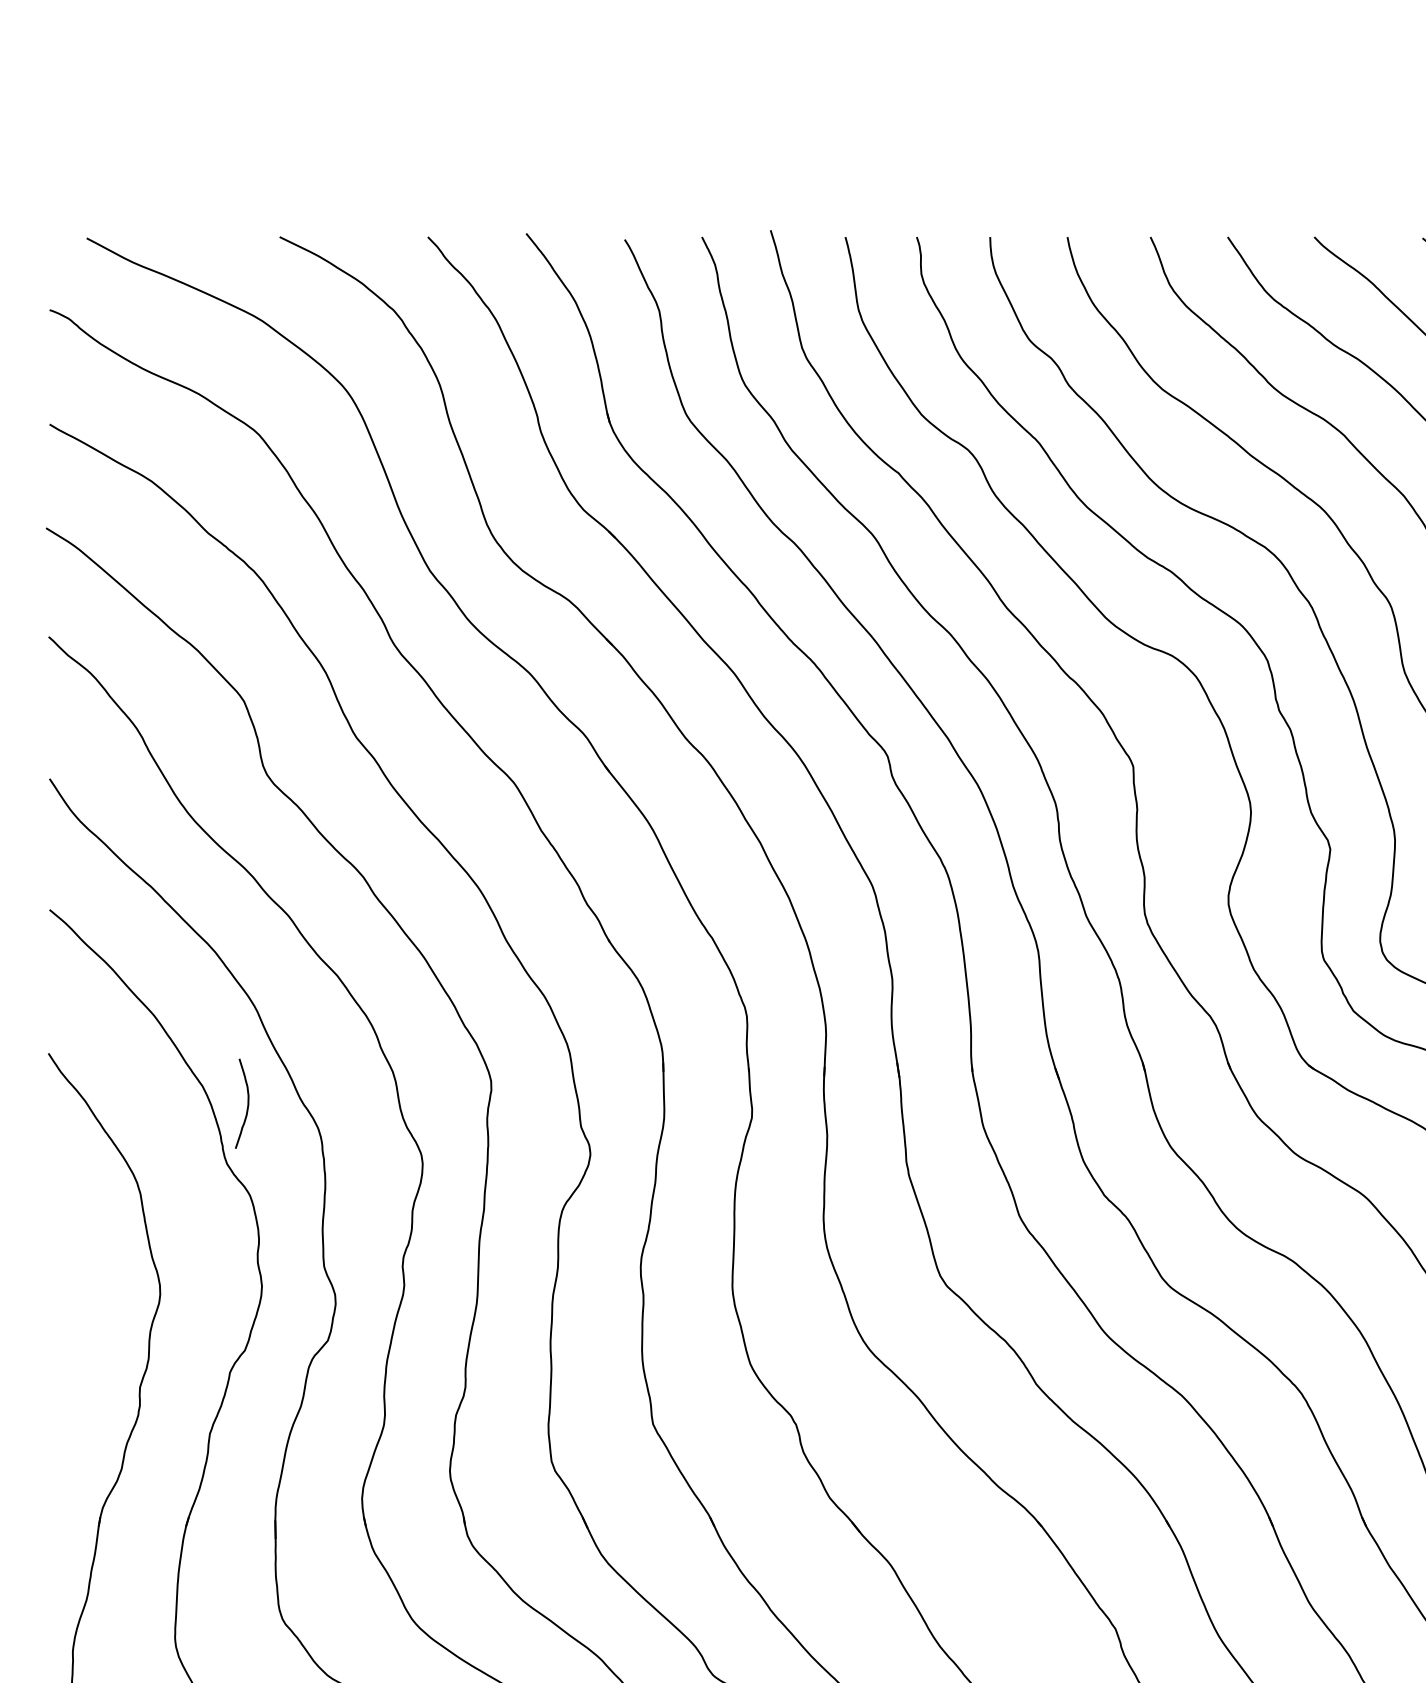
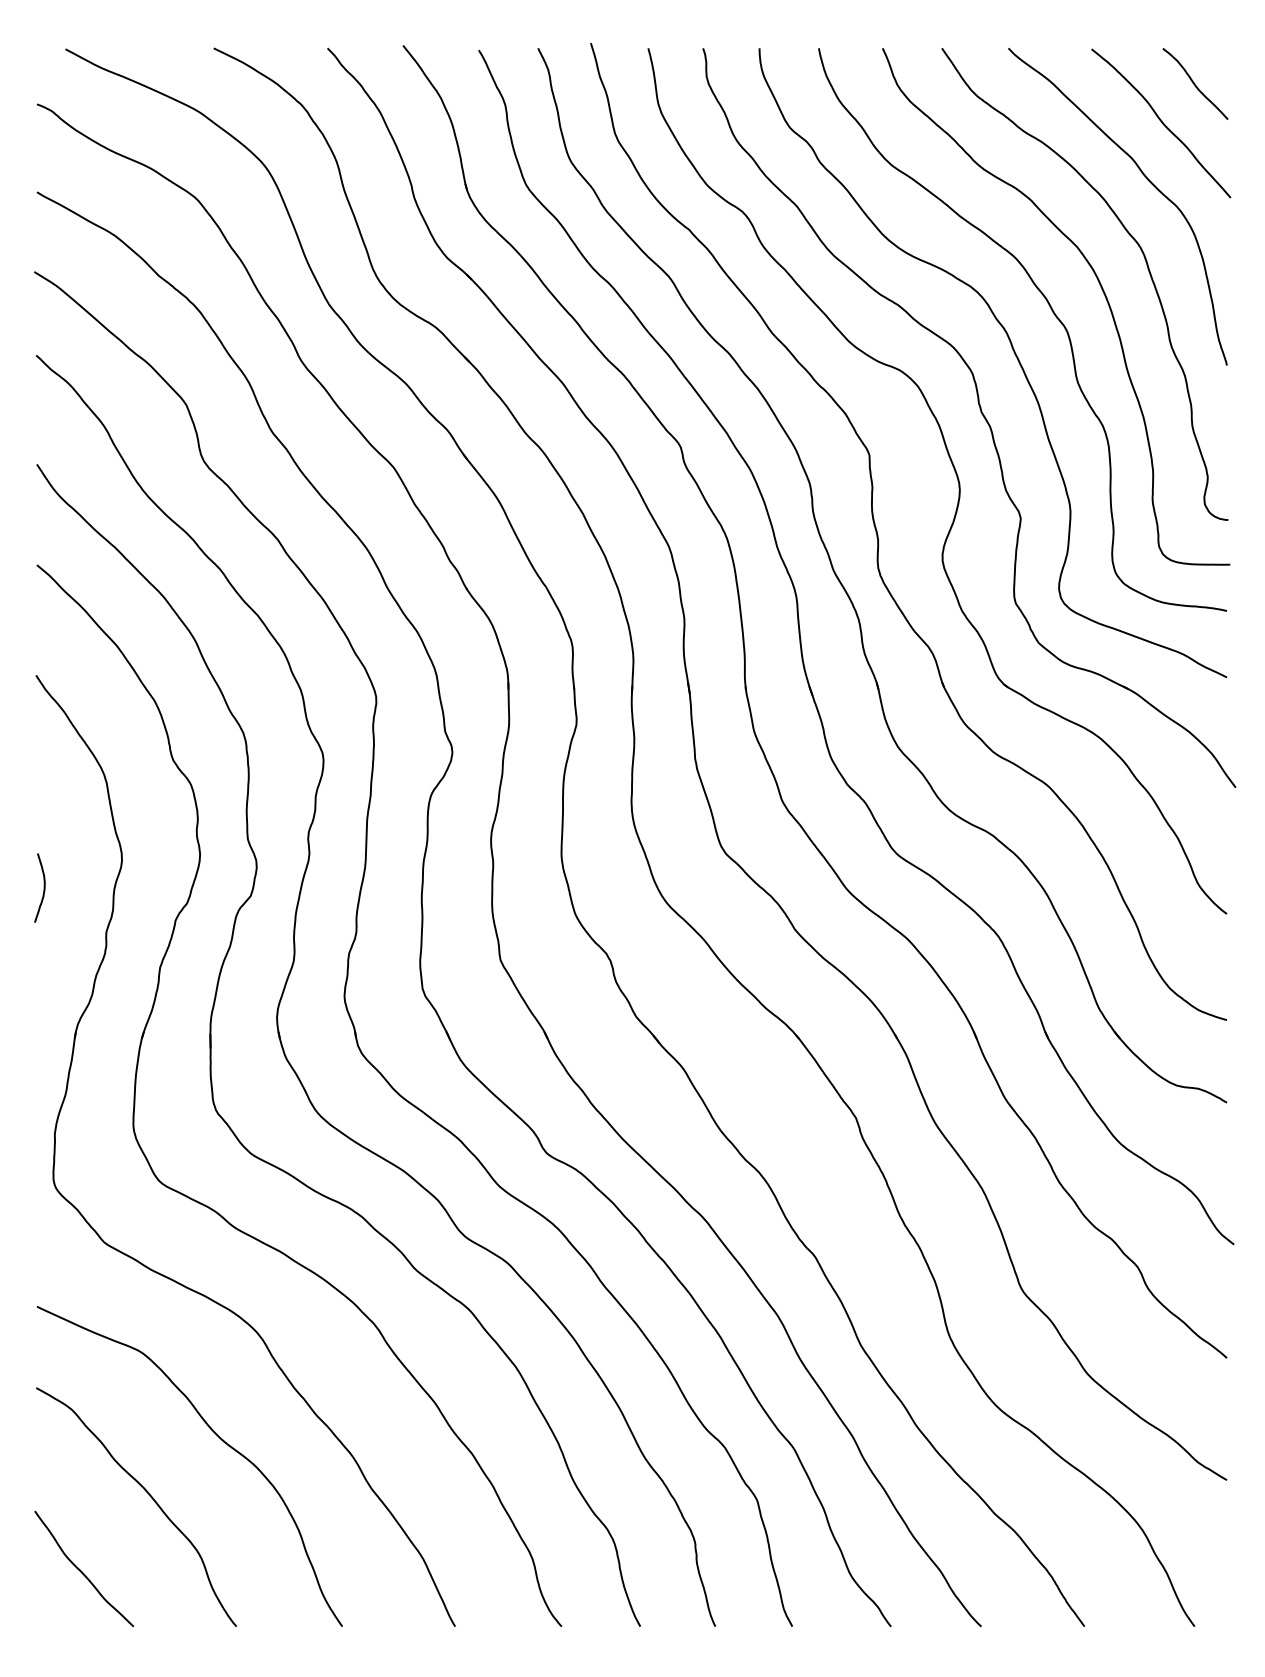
curve: (246, 1103) -> (43, 887), moved

